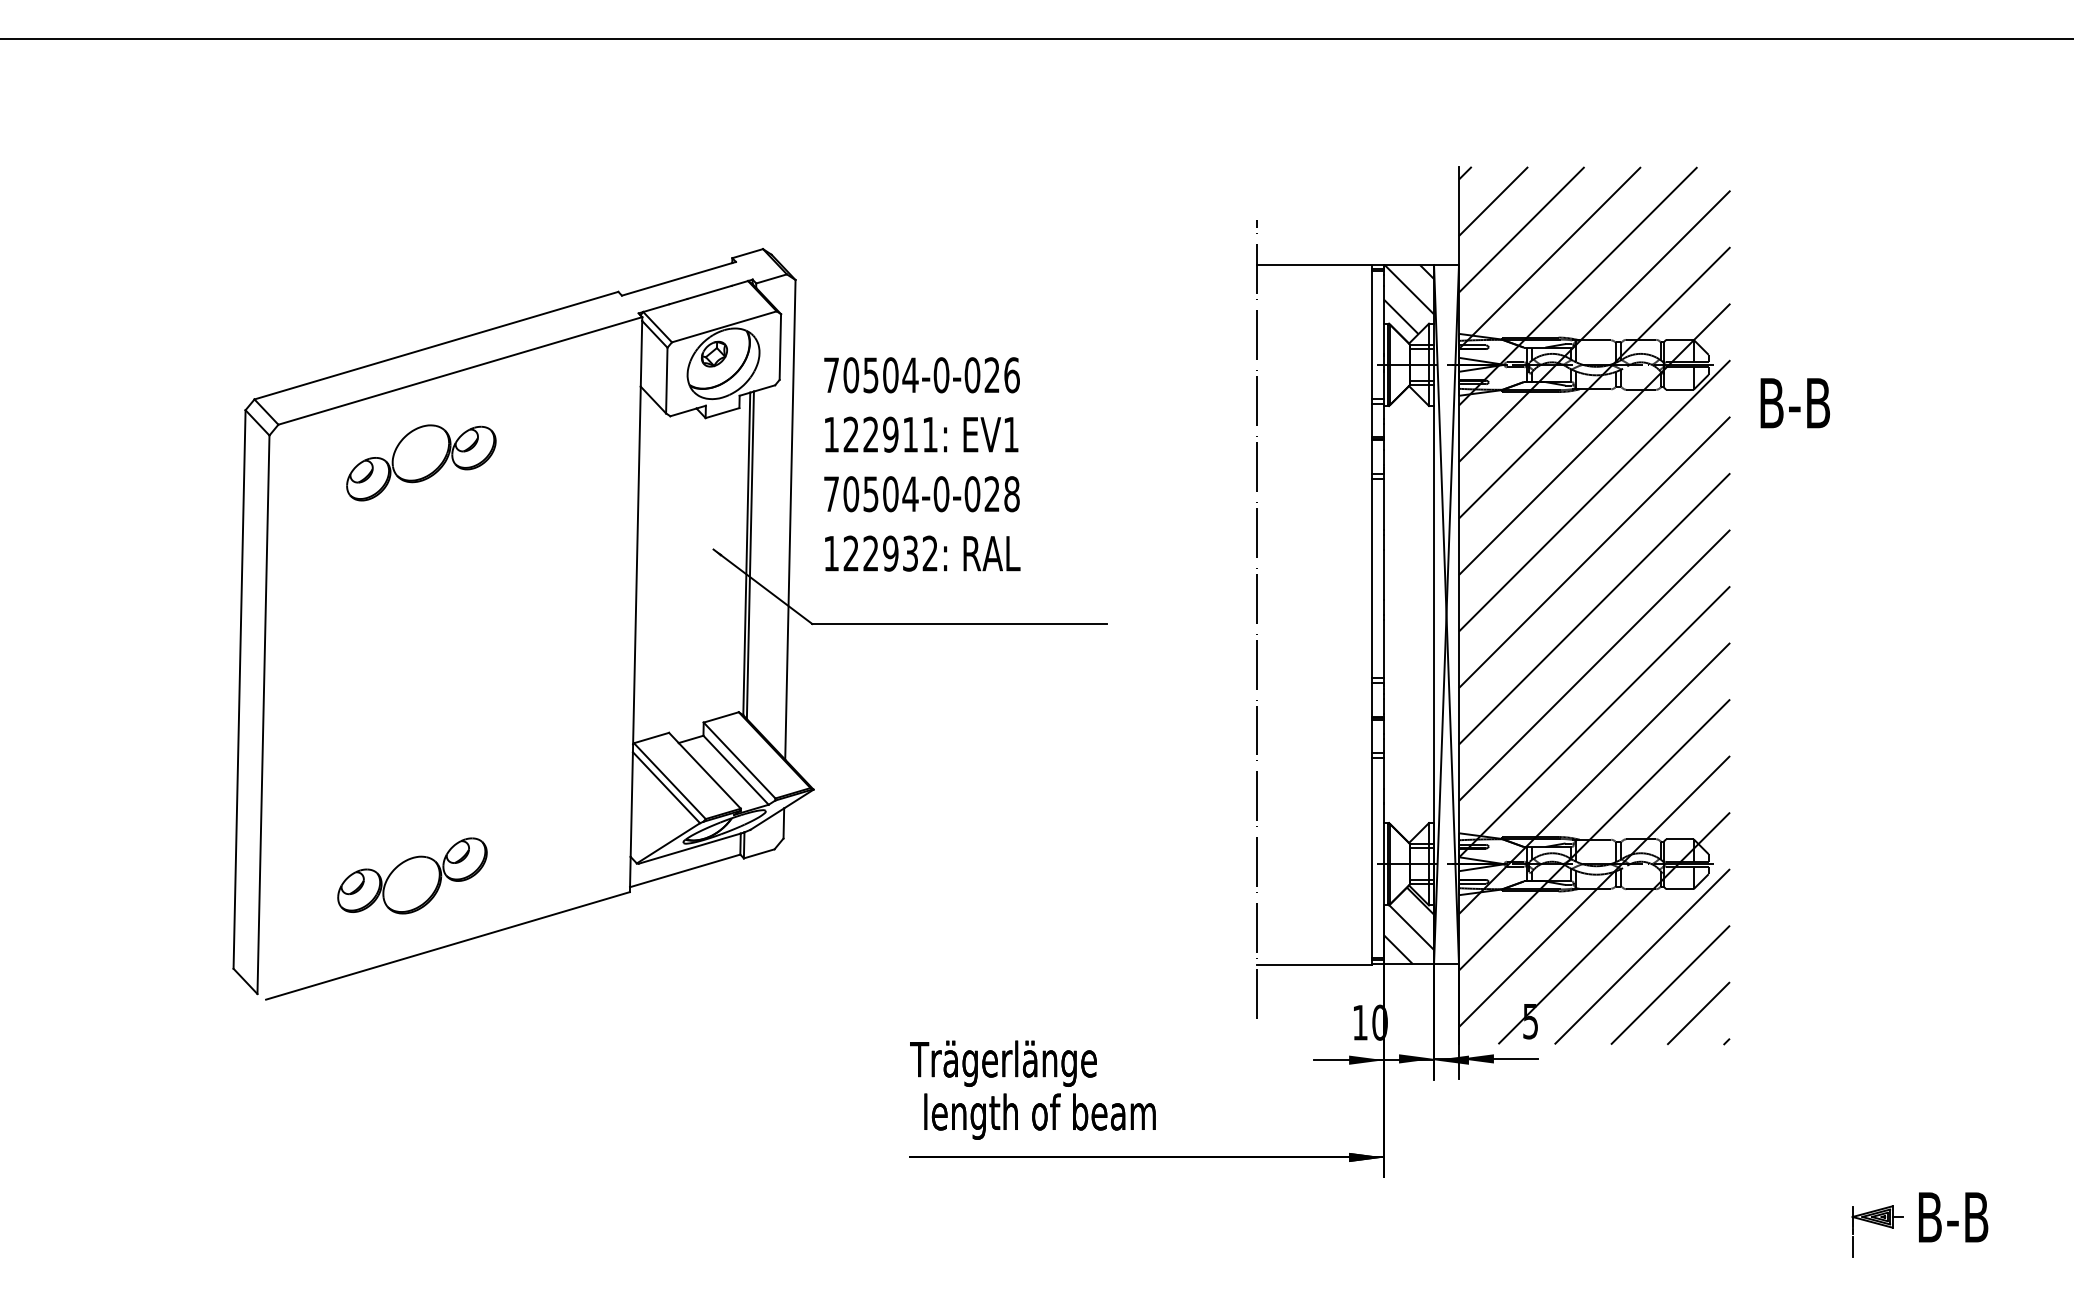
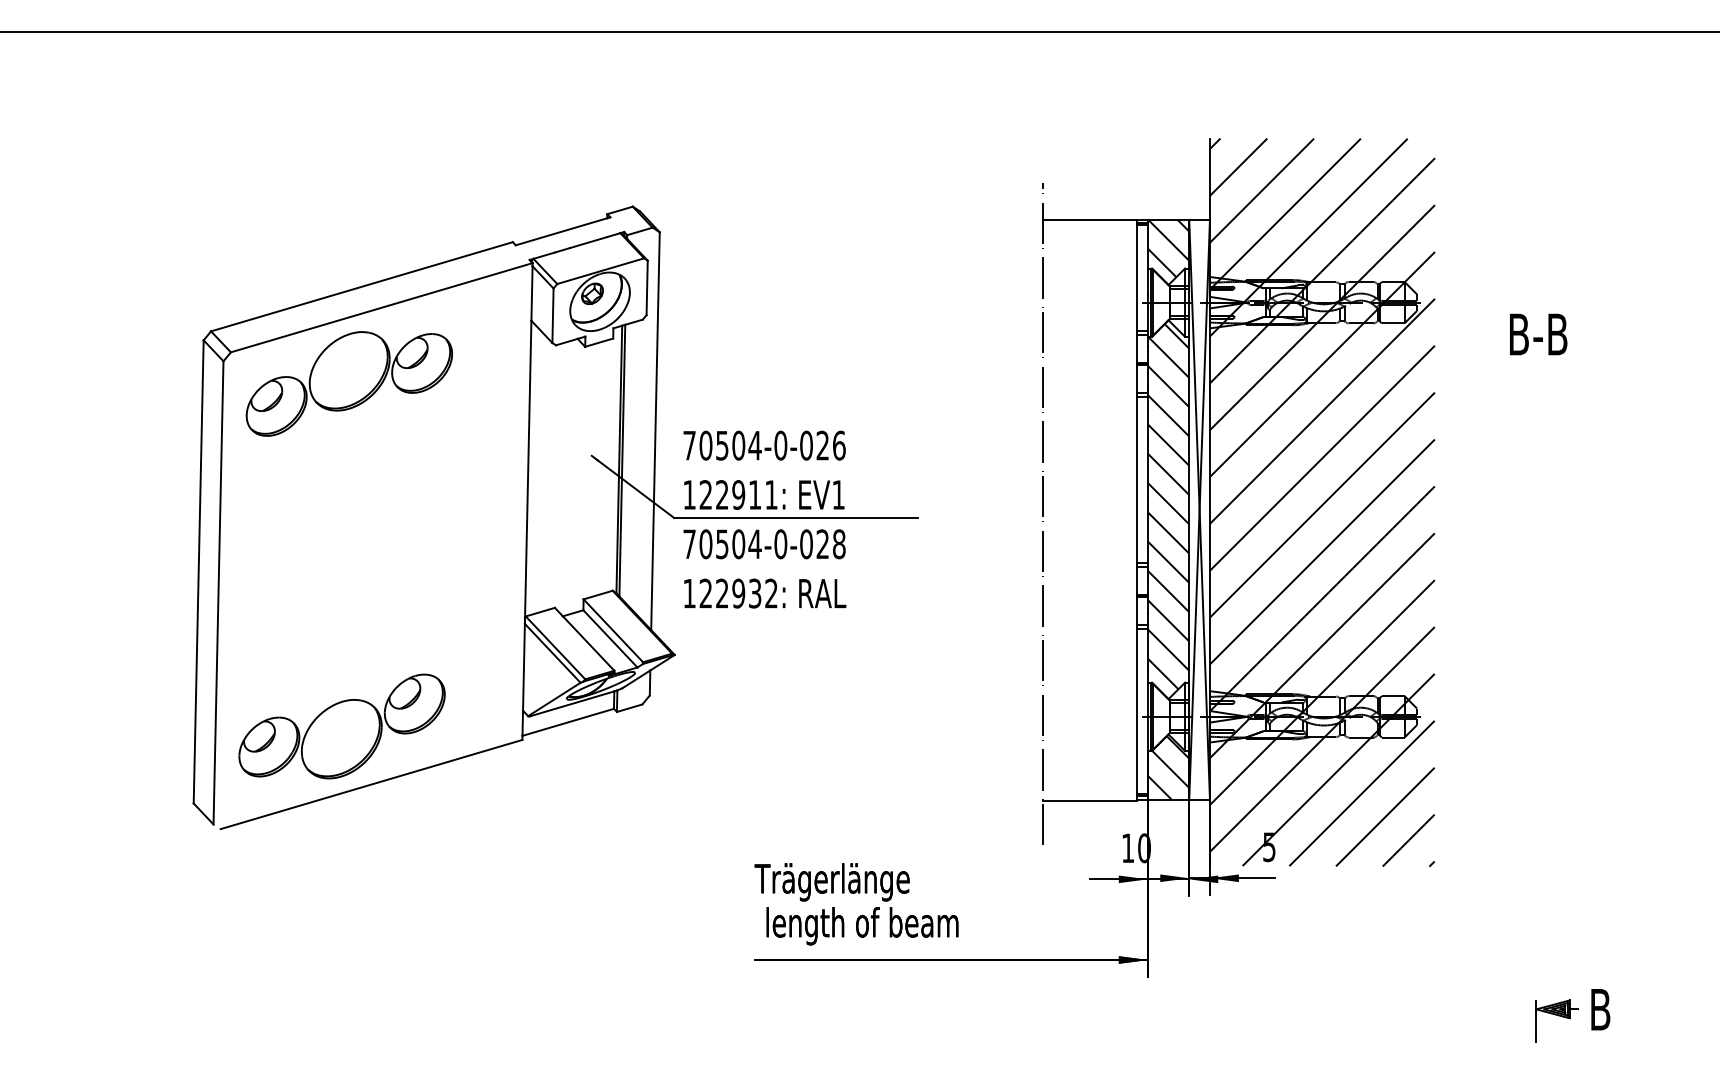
text: (1794, 403) -> (1537, 334), moved
part: (421, 462) -> (349, 383), size x1.67
text: (922, 464) -> (765, 519), moved
hatch: (1409, 610) -> (1168, 506), added
part: (412, 875) -> (342, 726), size x1.67
text: (1967, 1217) -> (1631, 1009), B-B -> B

